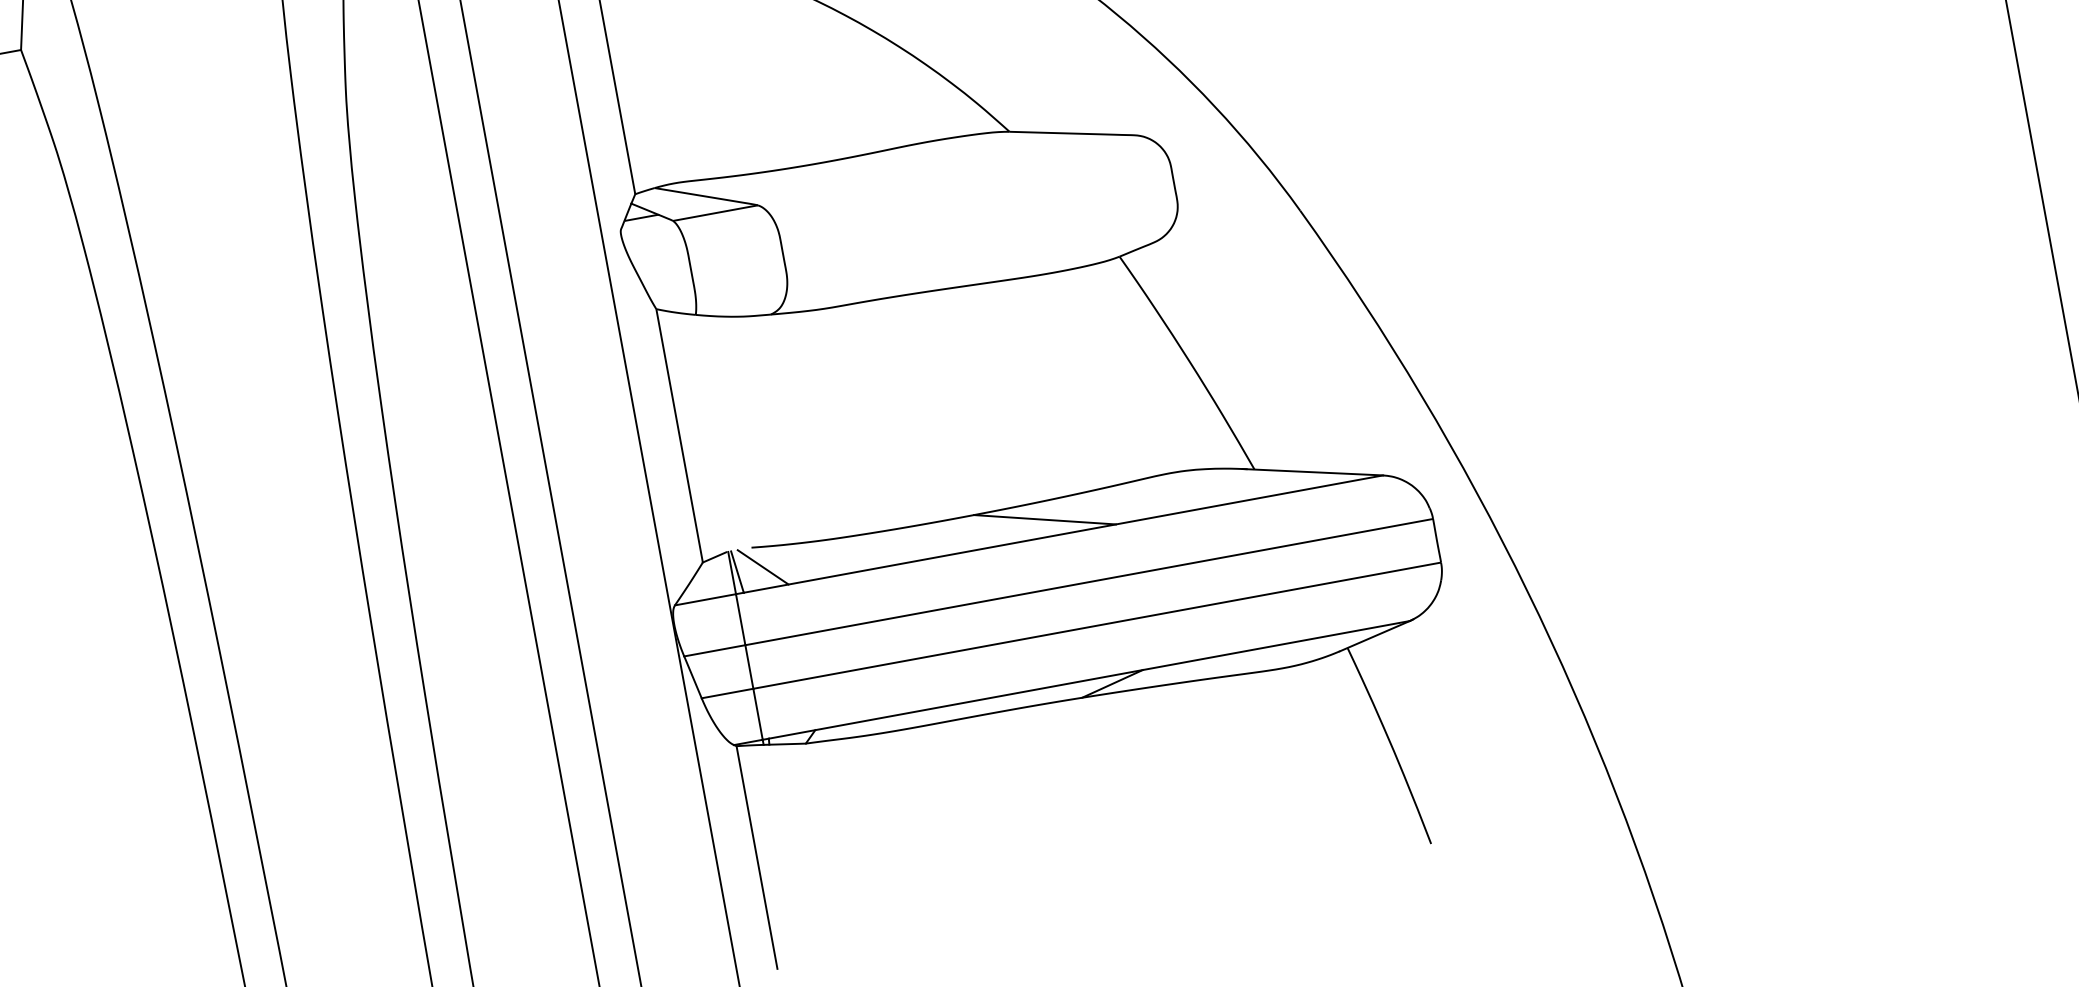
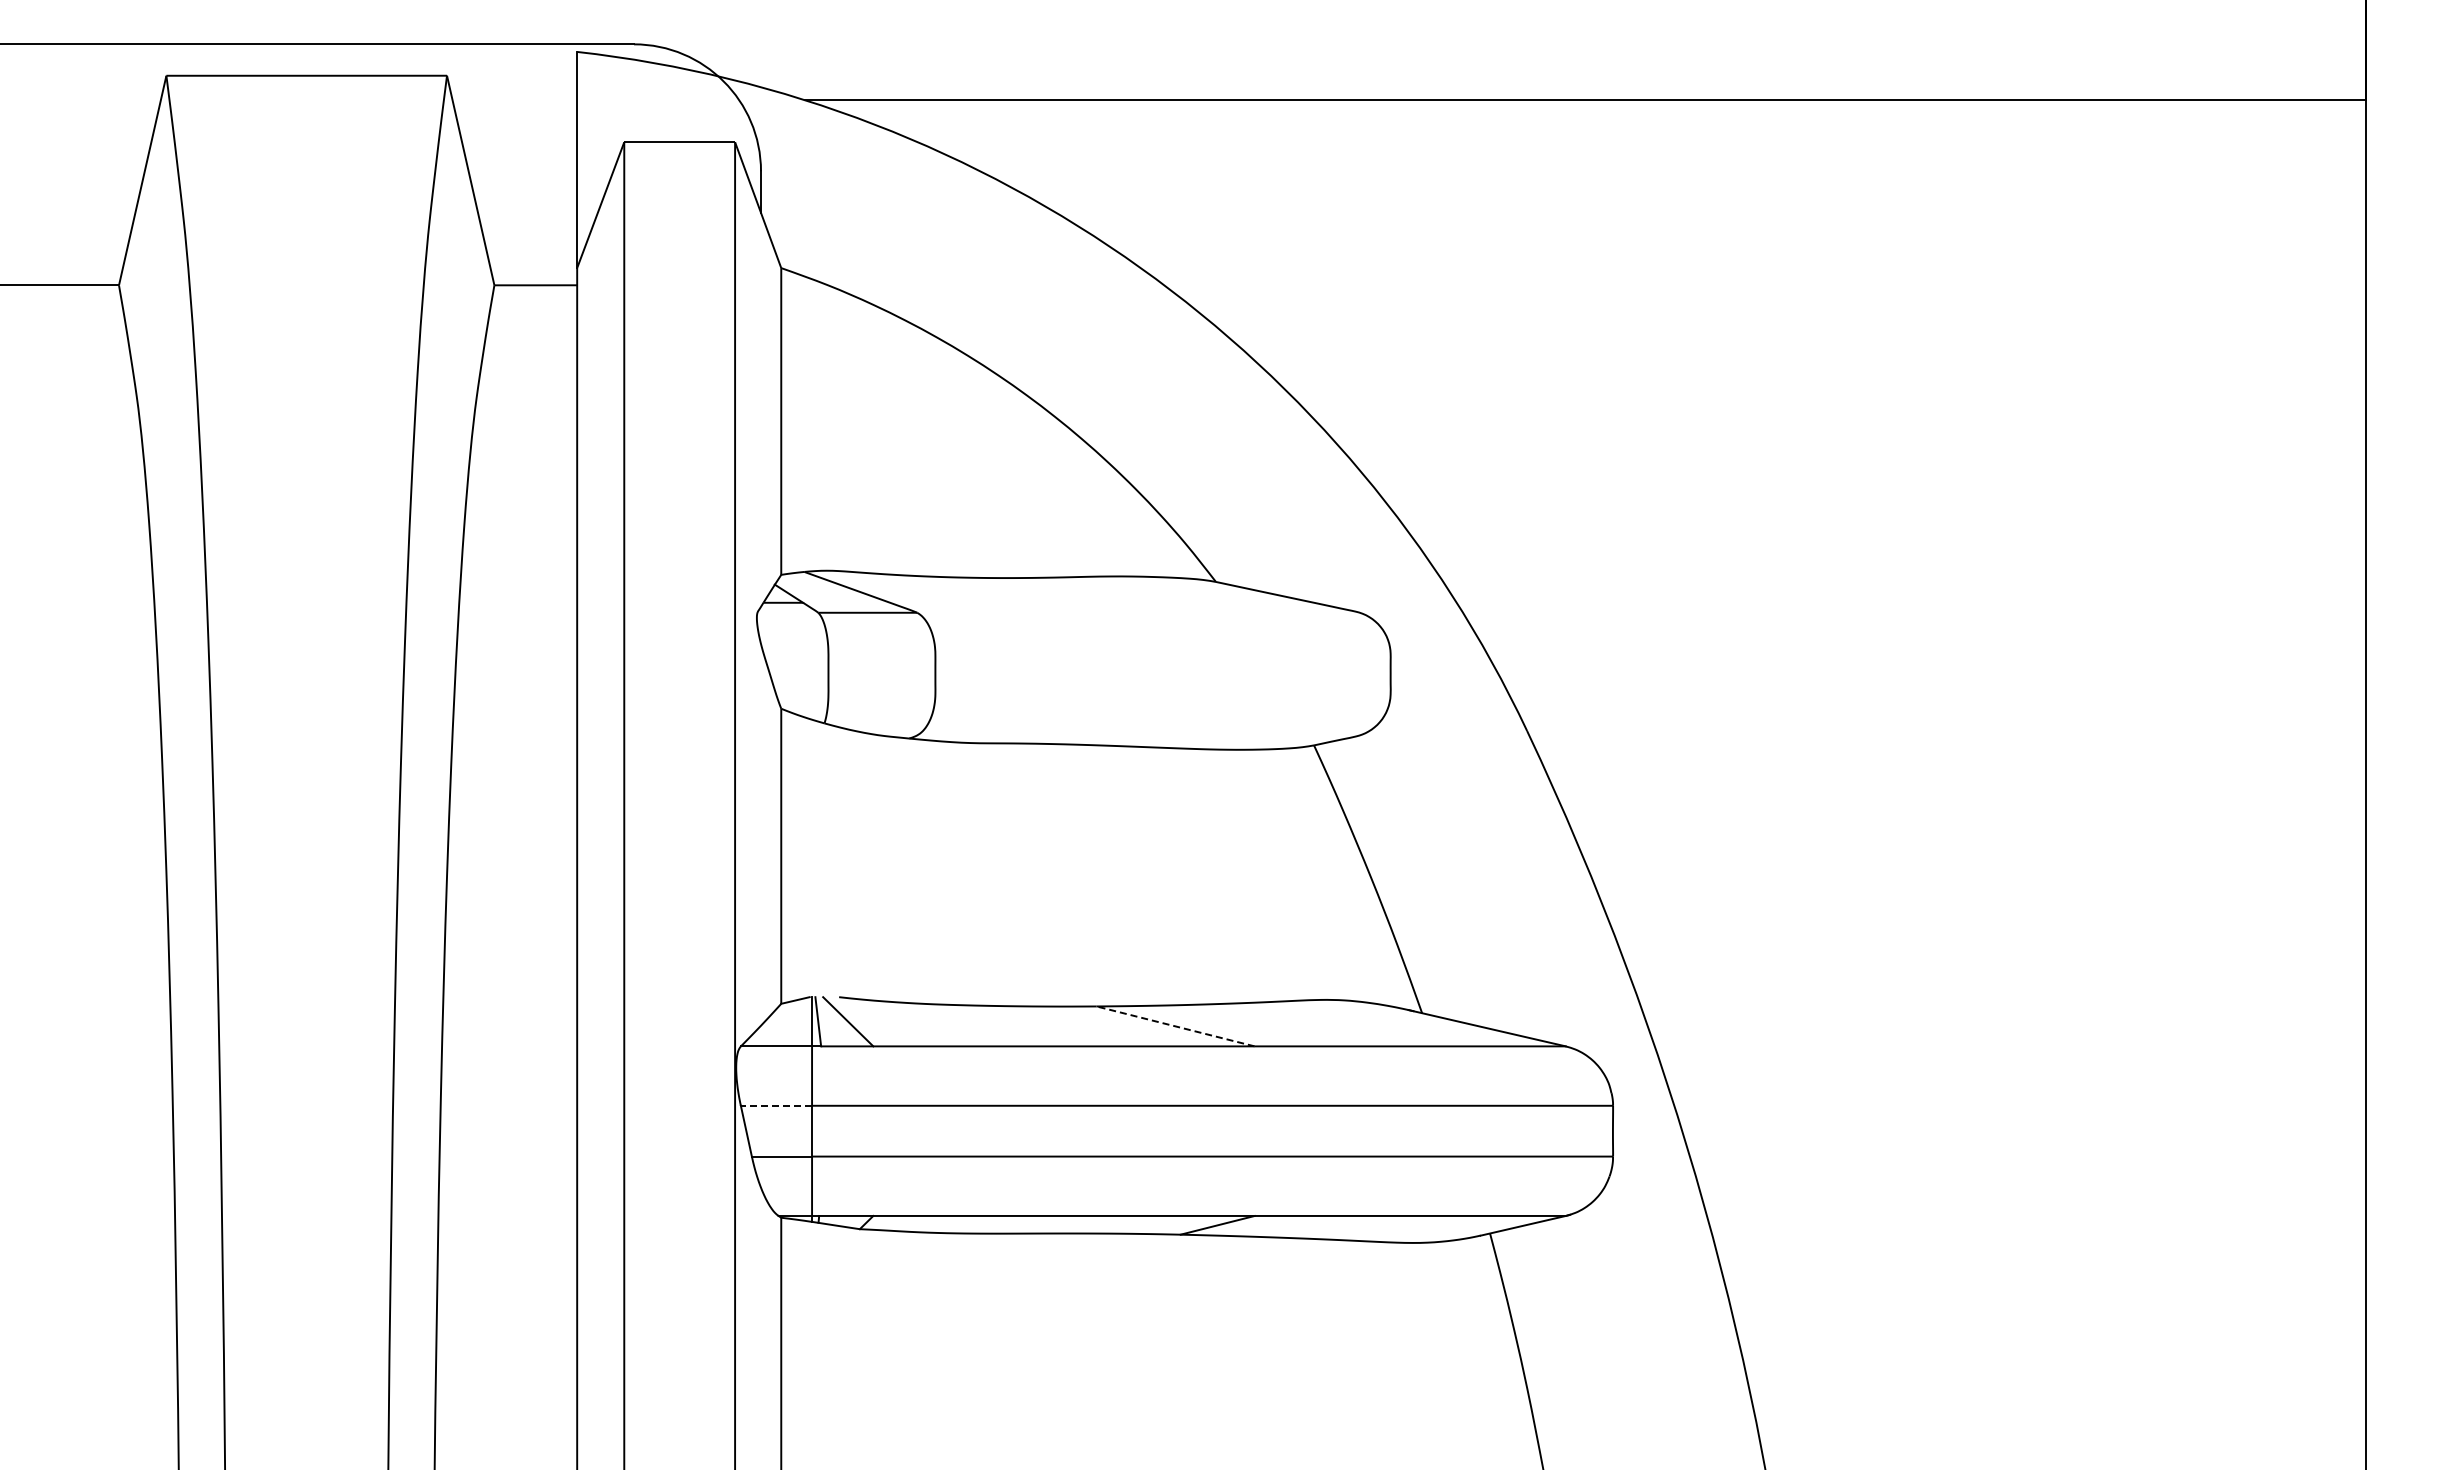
line: (1044, 519) -> (1175, 1026), solid -> dashed
line: (714, 650) -> (776, 1105), solid -> dashed

